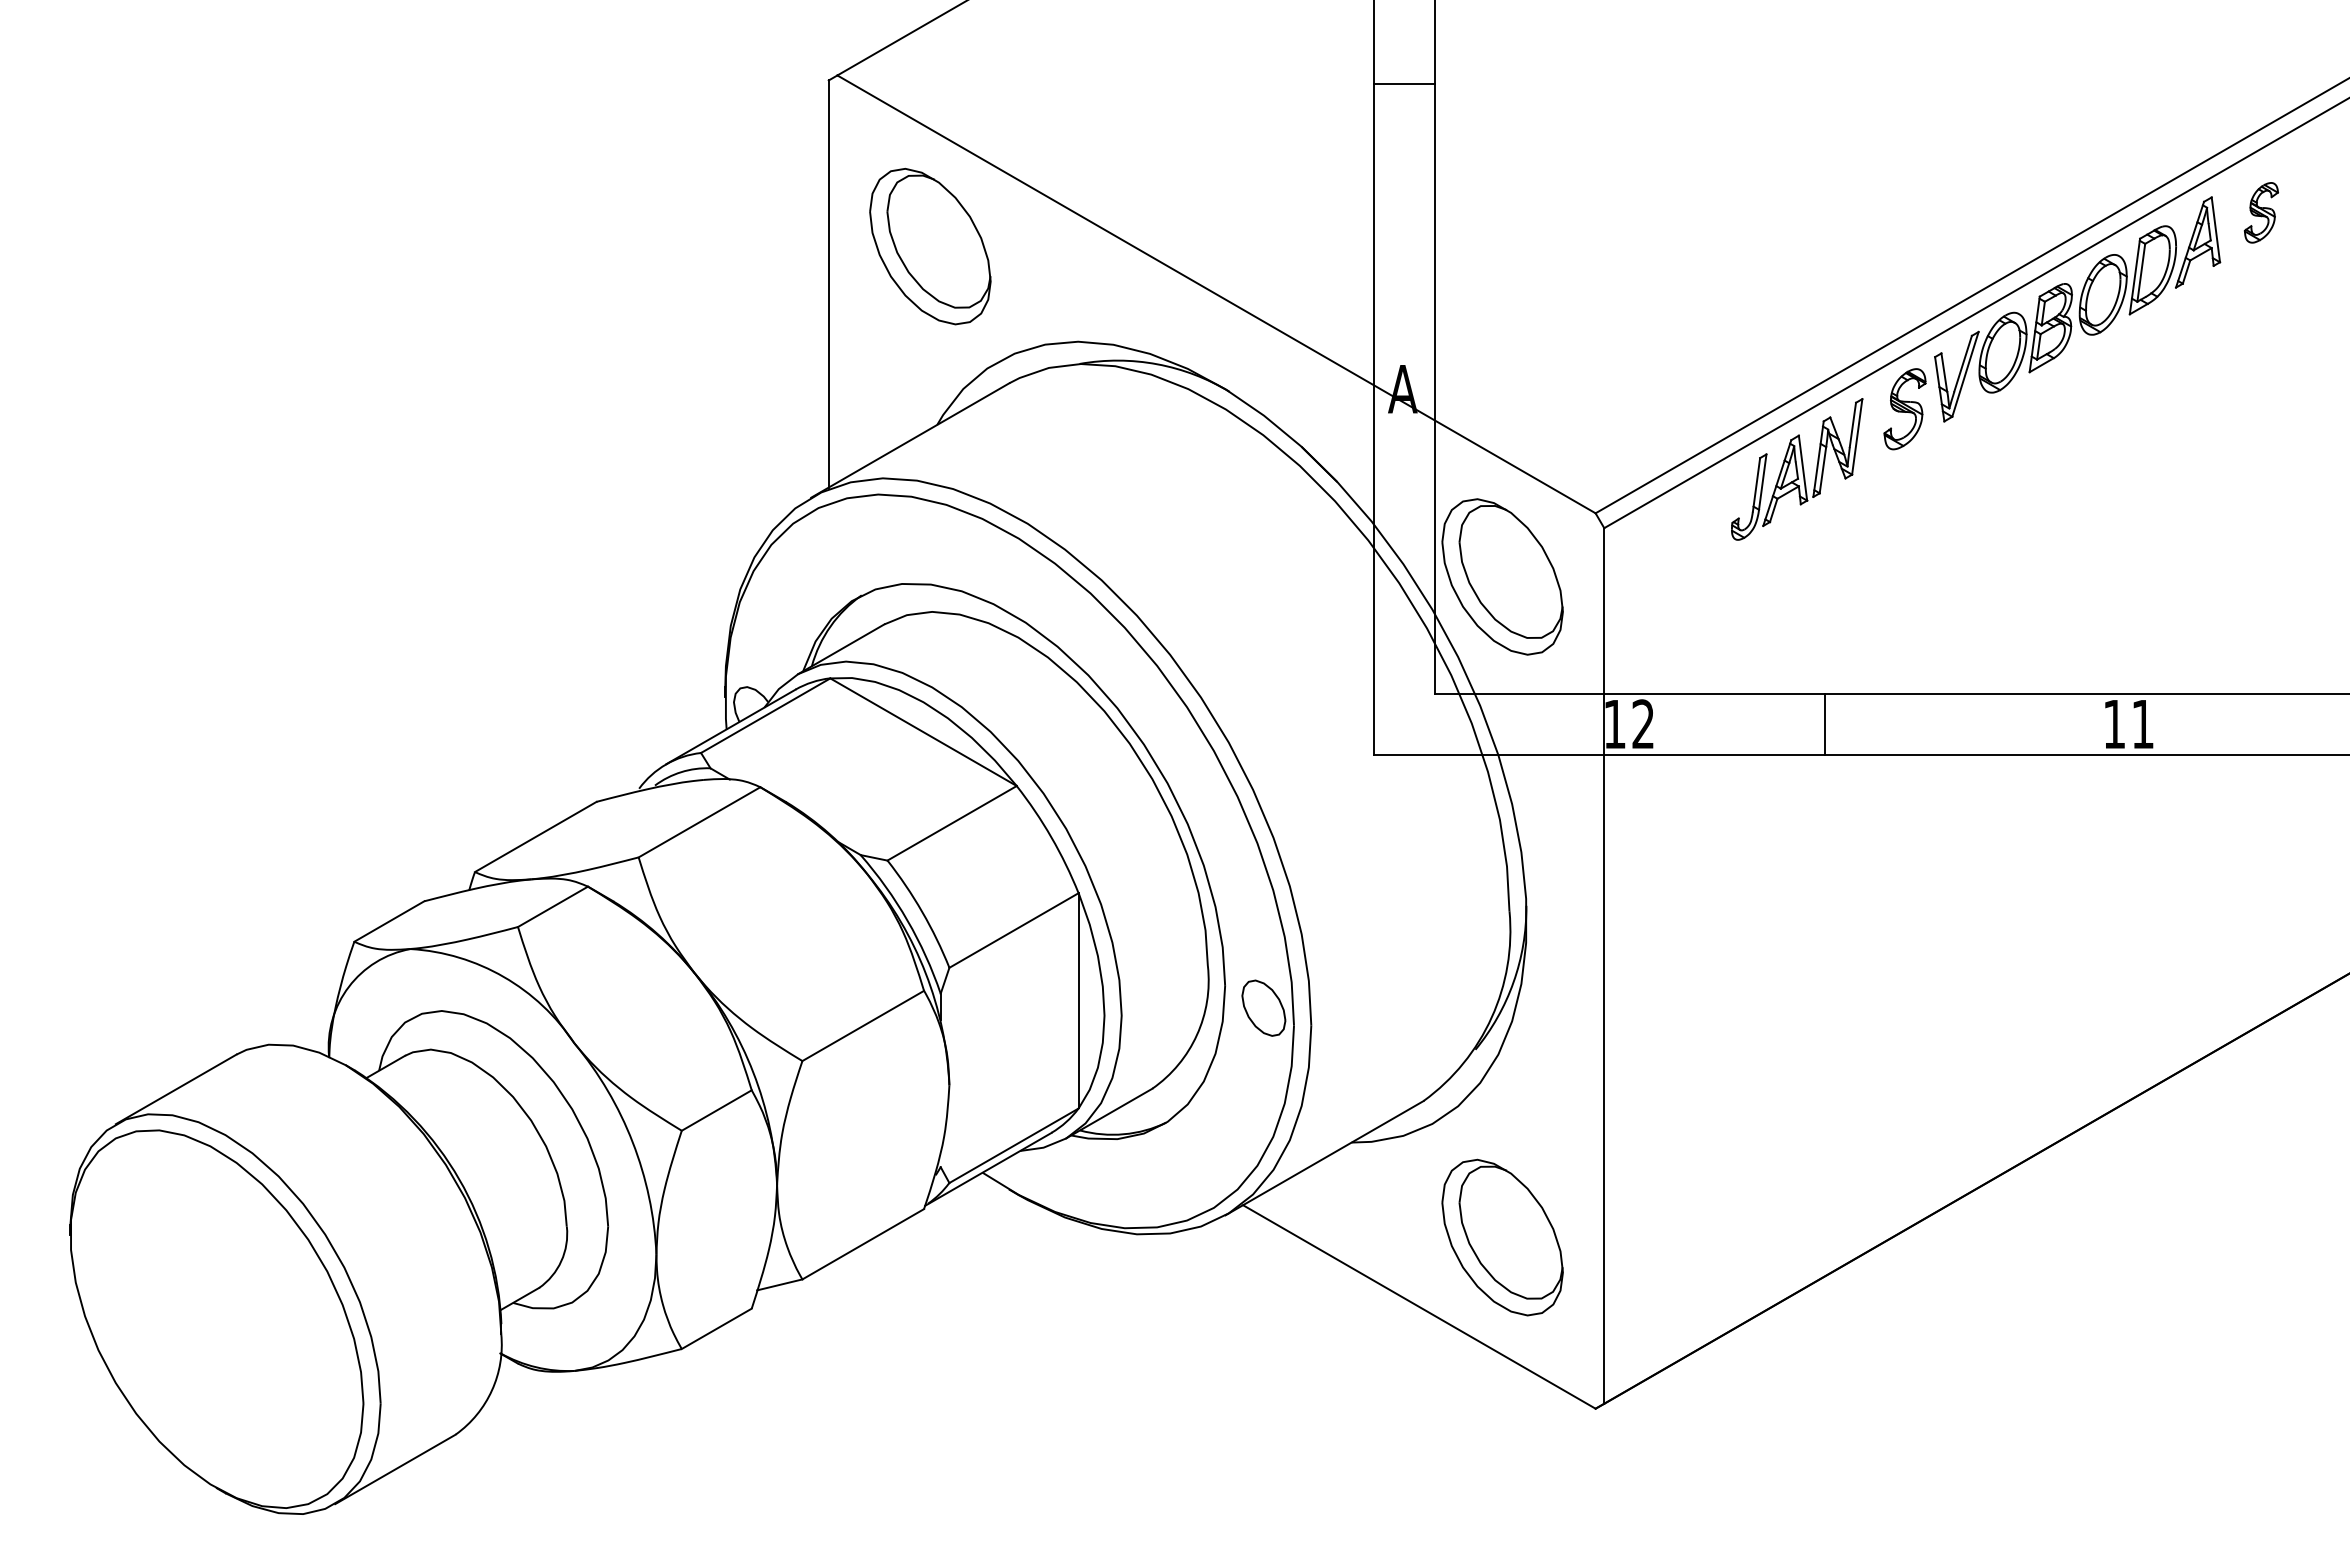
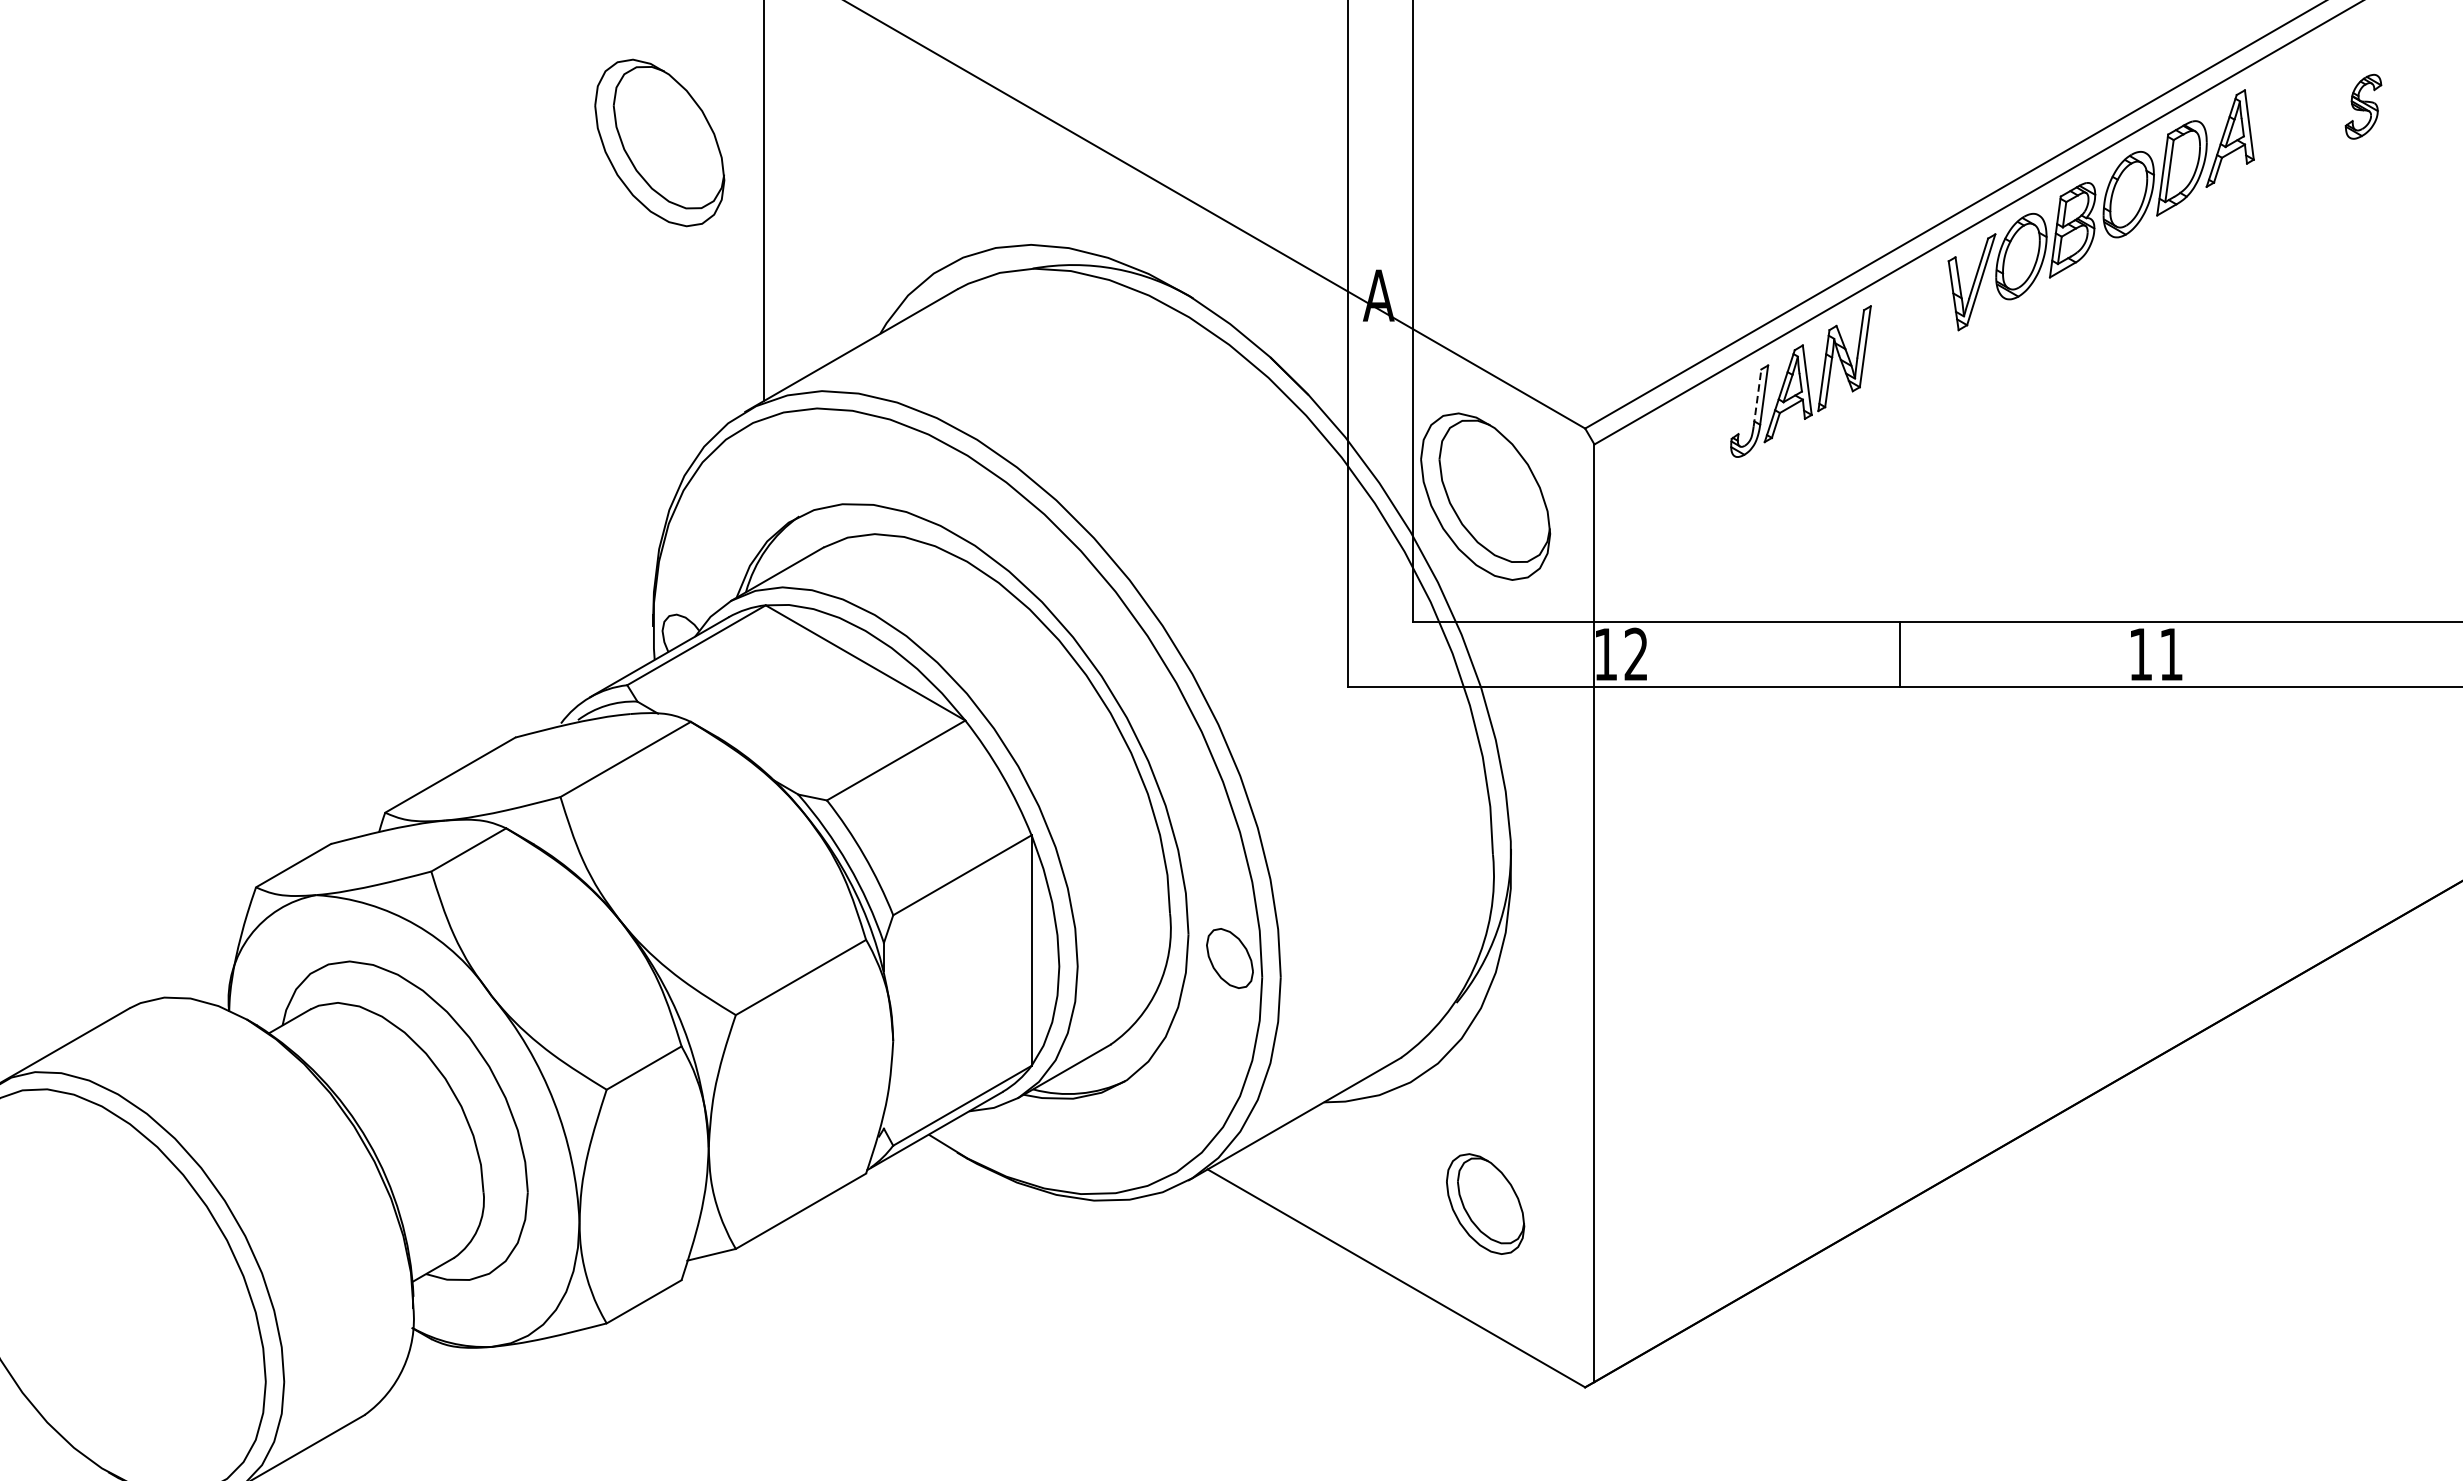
part: (2261, 212) -> (2363, 106), moved
part: (930, 246) -> (659, 142), moved
part: (1904, 409) -> (1915, 317), removed
line: (1756, 484) -> (1757, 397), solid -> dashed
line: (1825, 723) -> (1899, 653), moved
part: (1502, 1237) -> (1485, 1204), size x0.6

